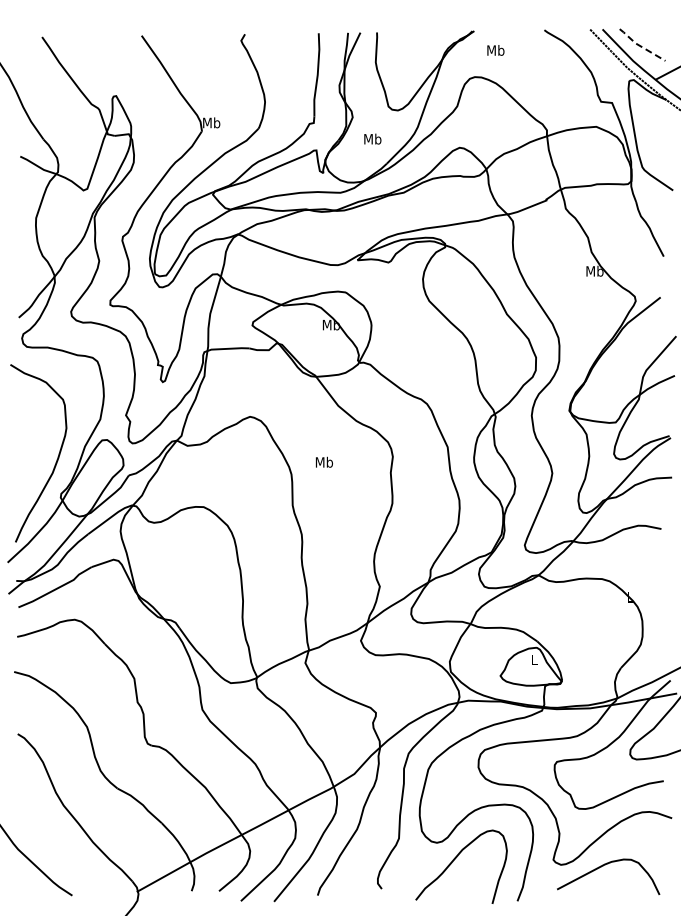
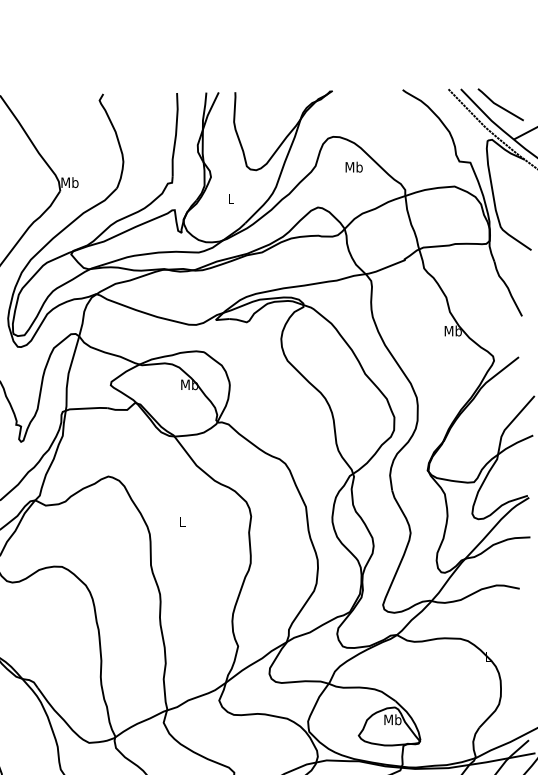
line: (639, 45) -> (497, 105), dashed -> solid
text: (495, 50) -> (353, 167), moved
text: (372, 138) -> (230, 198), Mb -> L
text: (324, 461) -> (182, 521), Mb -> L
text: (534, 659) -> (392, 719), L -> Mb

